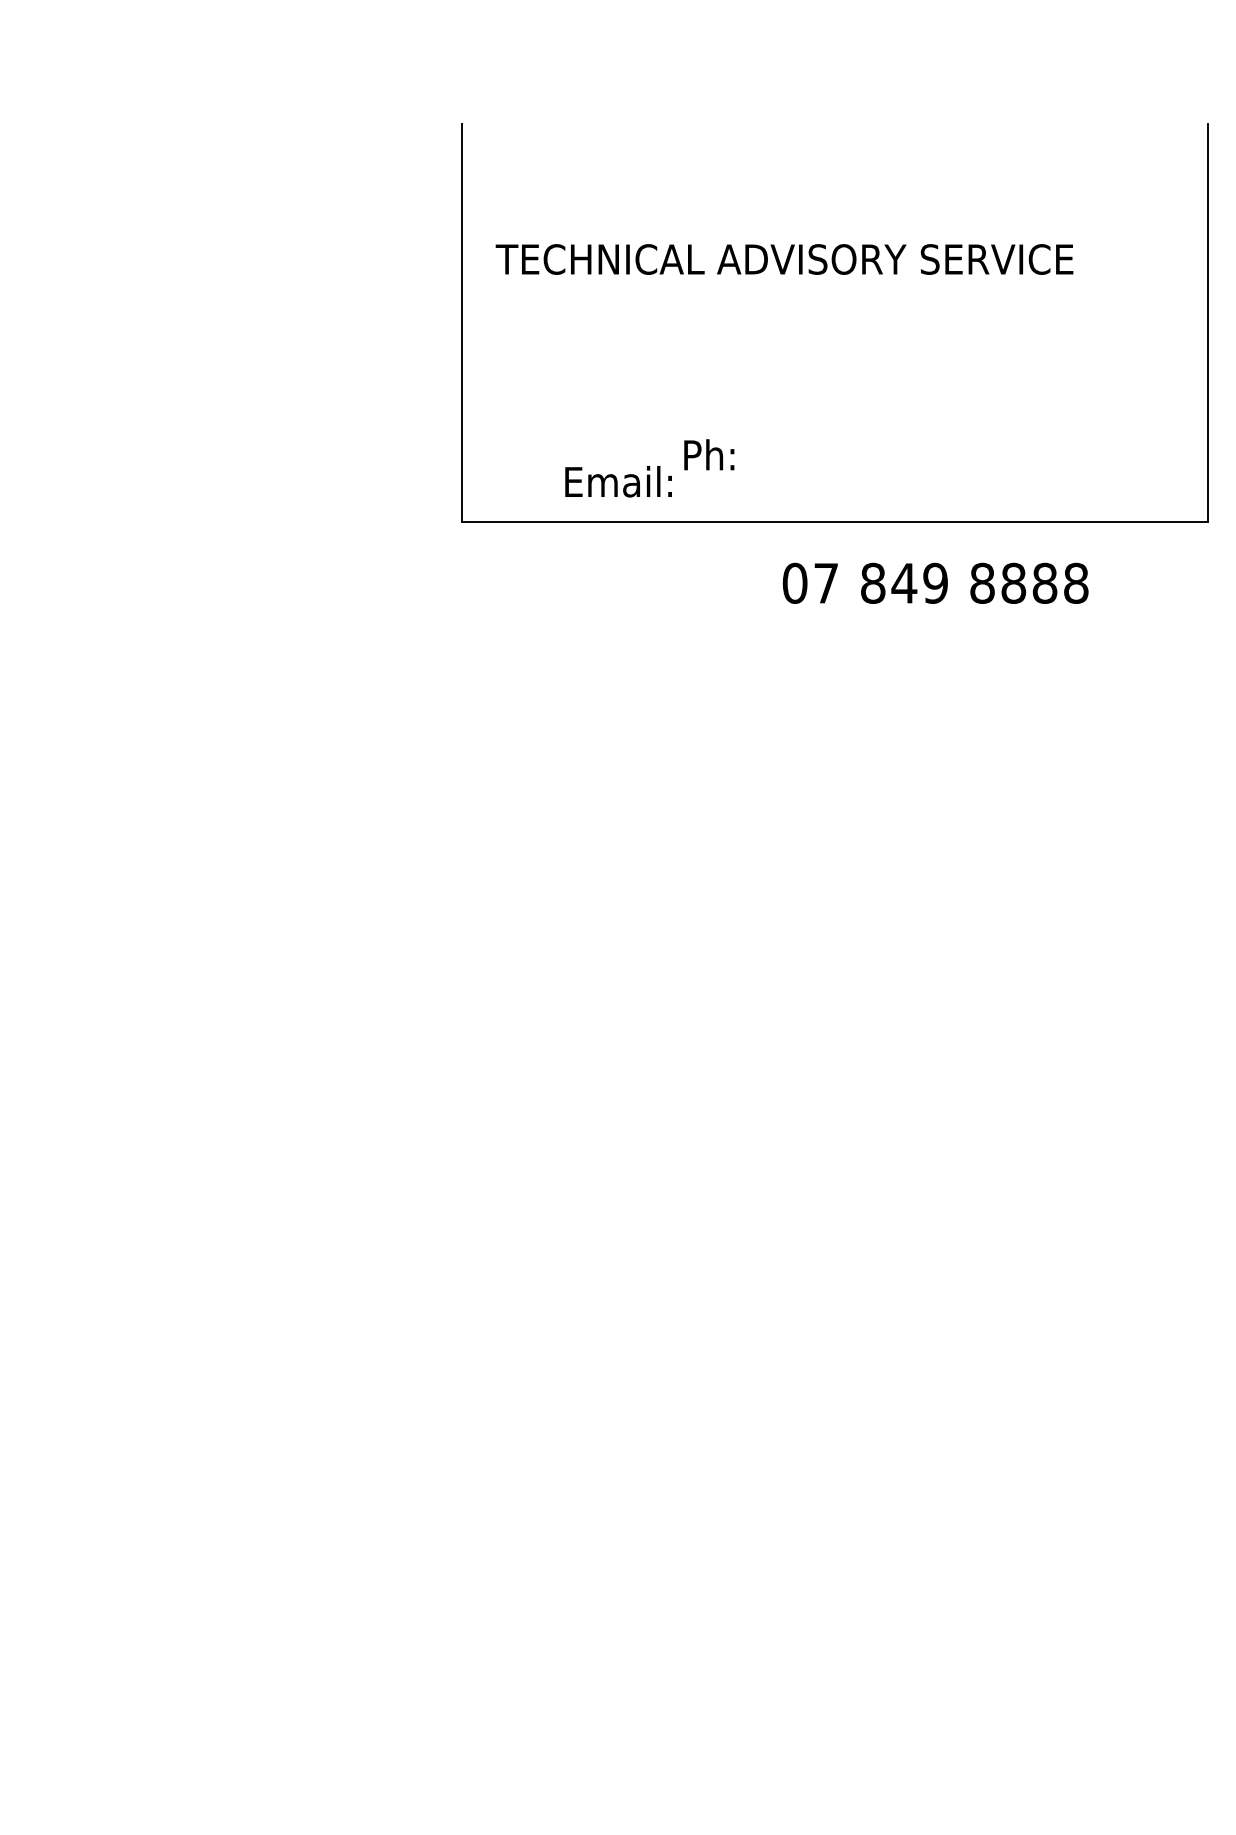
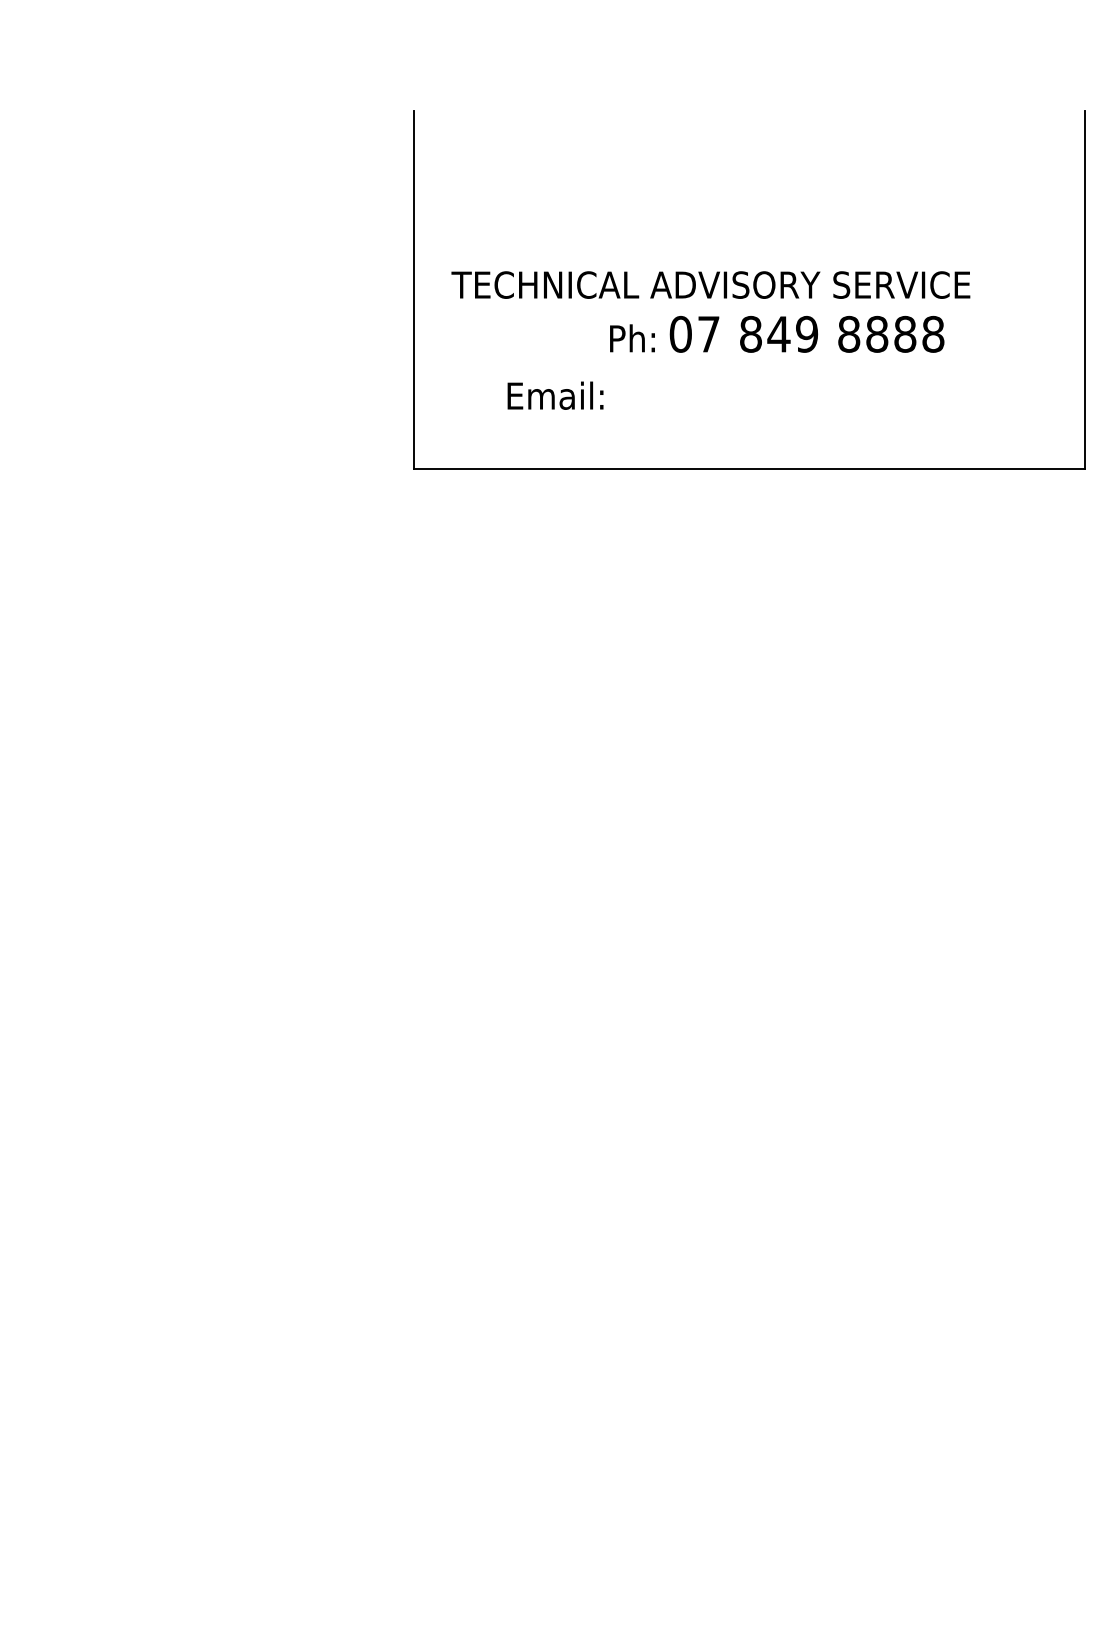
text: (784, 259) -> (710, 285), moved
text: (709, 454) -> (632, 338), moved
text: (618, 481) -> (555, 395), moved
text: (935, 582) -> (806, 333), moved

